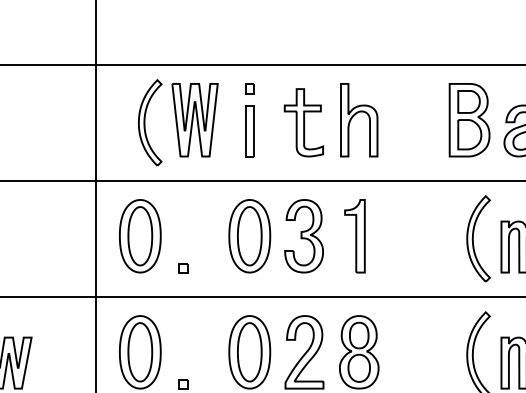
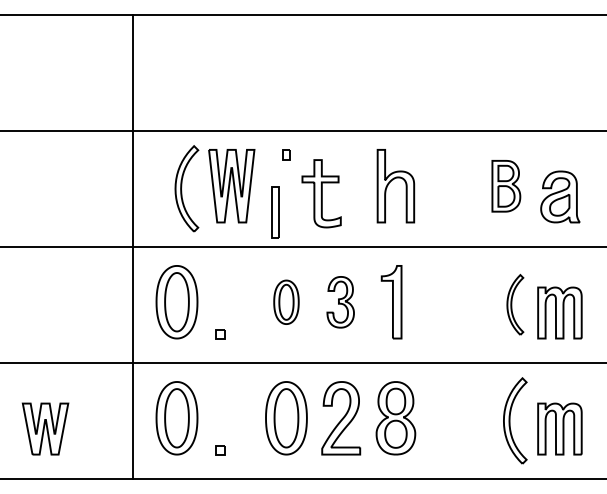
part: (469, 120) -> (506, 186), size x0.7
part: (303, 122) -> (321, 193), moved
part: (249, 130) -> (275, 212), moved
part: (249, 236) -> (286, 302), size x0.6
part: (303, 236) -> (340, 302), size x0.7
part: (478, 238) -> (515, 304), size x0.7

